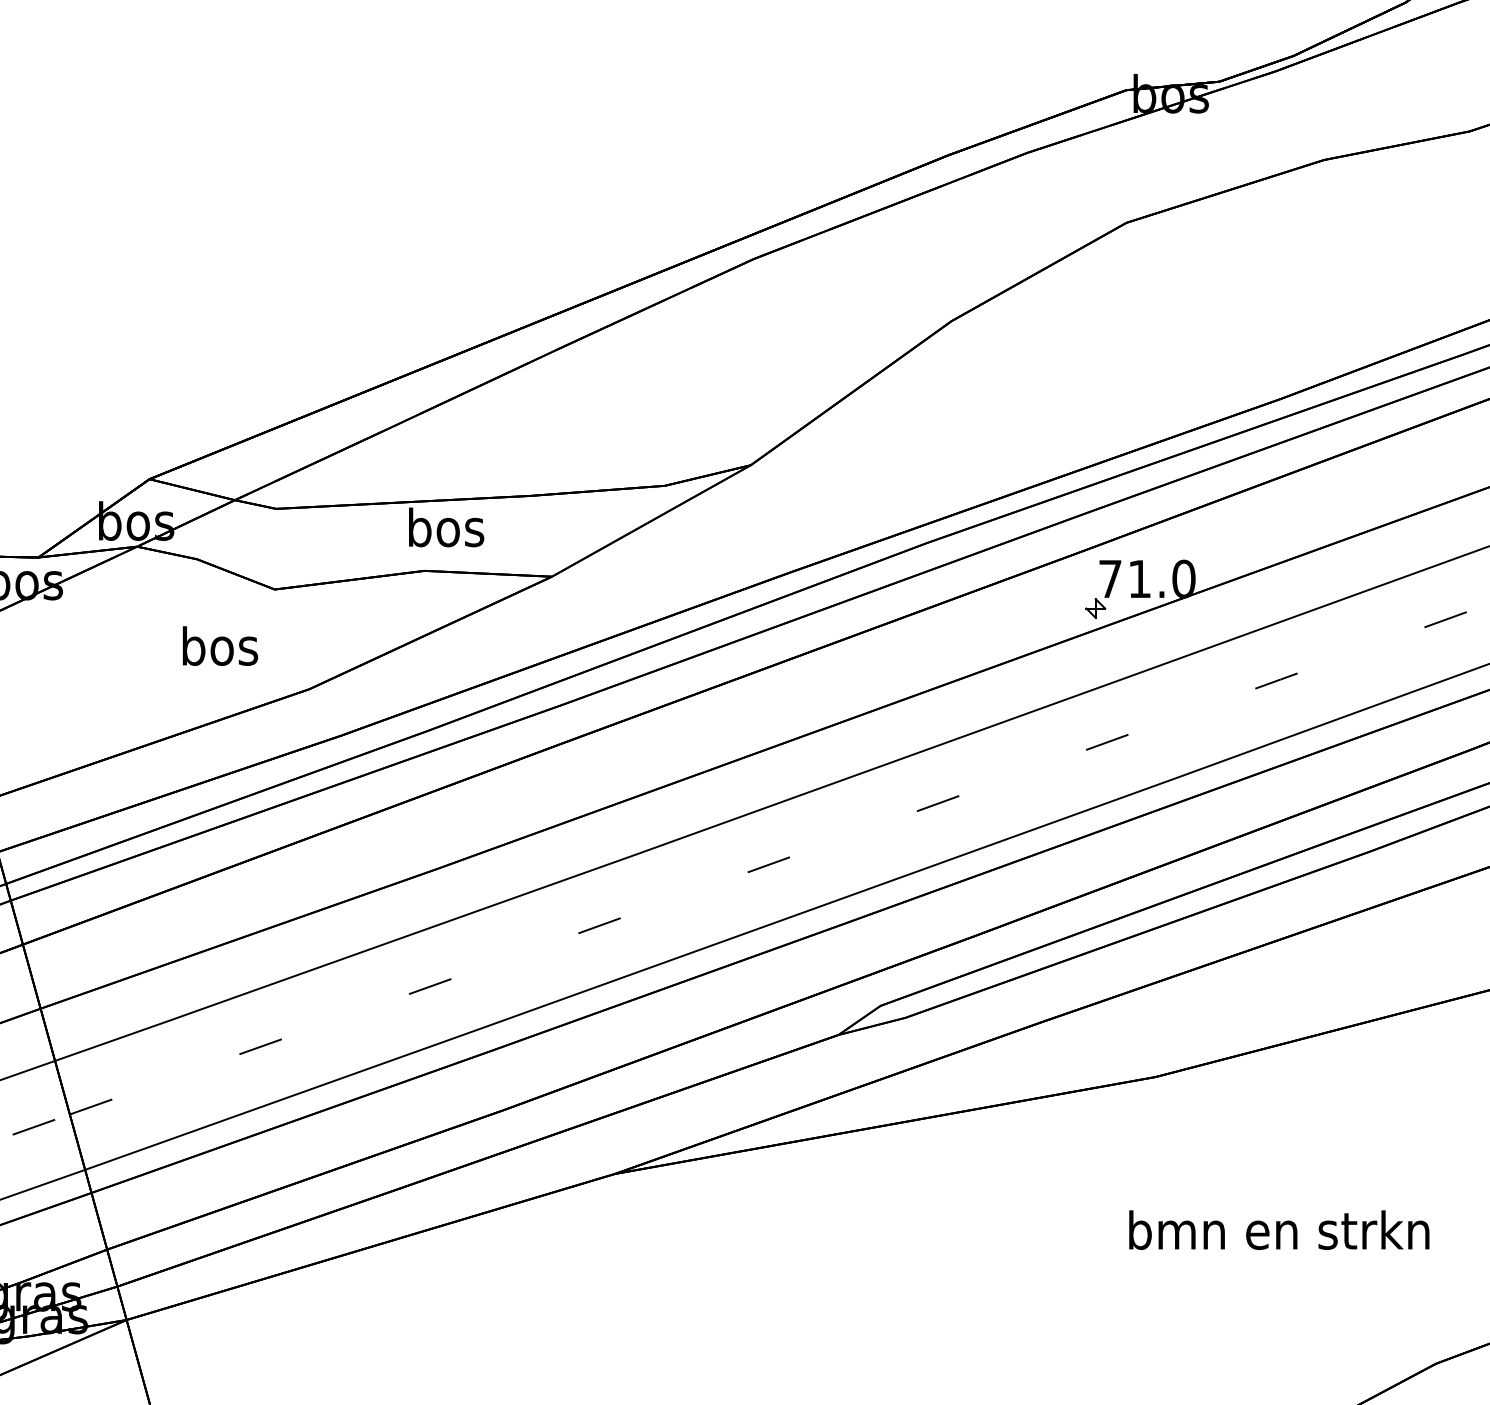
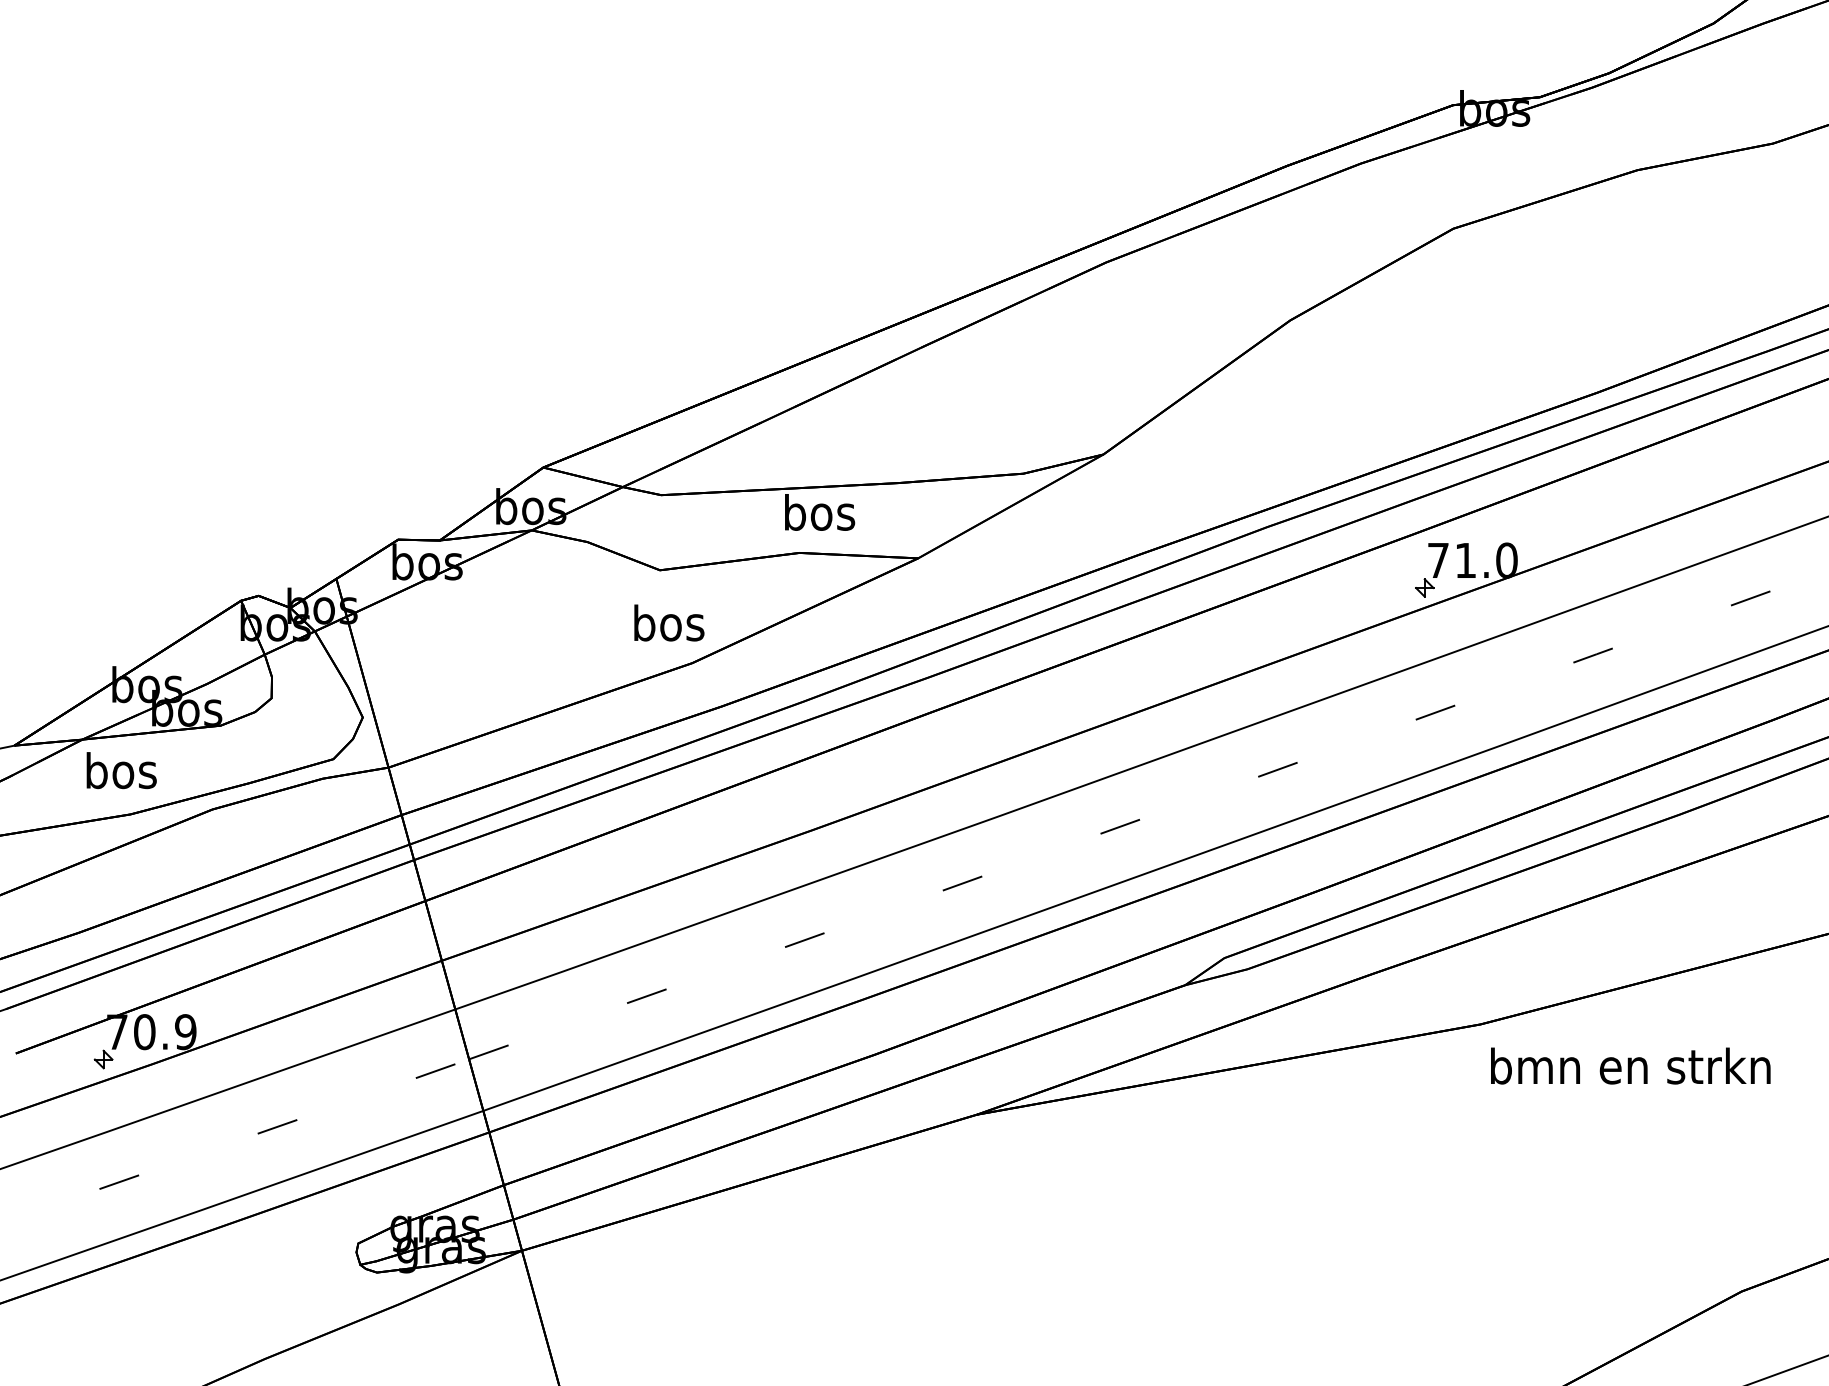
text: (220, 645) -> (669, 622), moved
text: (1279, 1229) -> (1630, 1065), moved

